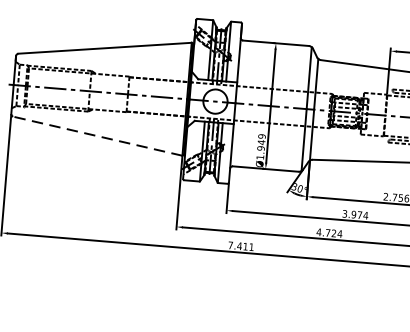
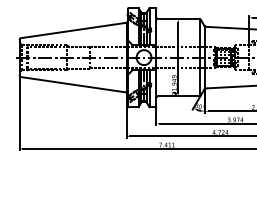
line: (97, 135) -> (73, 84), dashed -> solid

